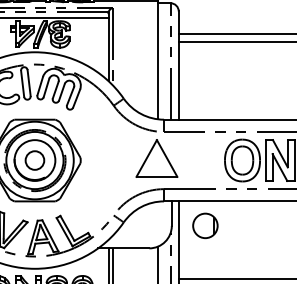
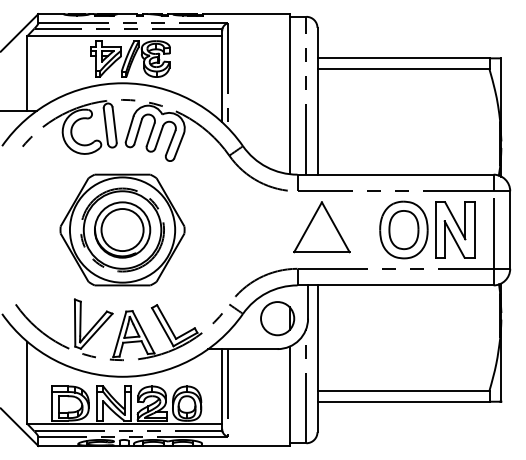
part: (156, 158) -> (321, 227), moved
circle: (34, 160) -> (122, 230), size x1.67
part: (205, 225) -> (277, 318), moved

